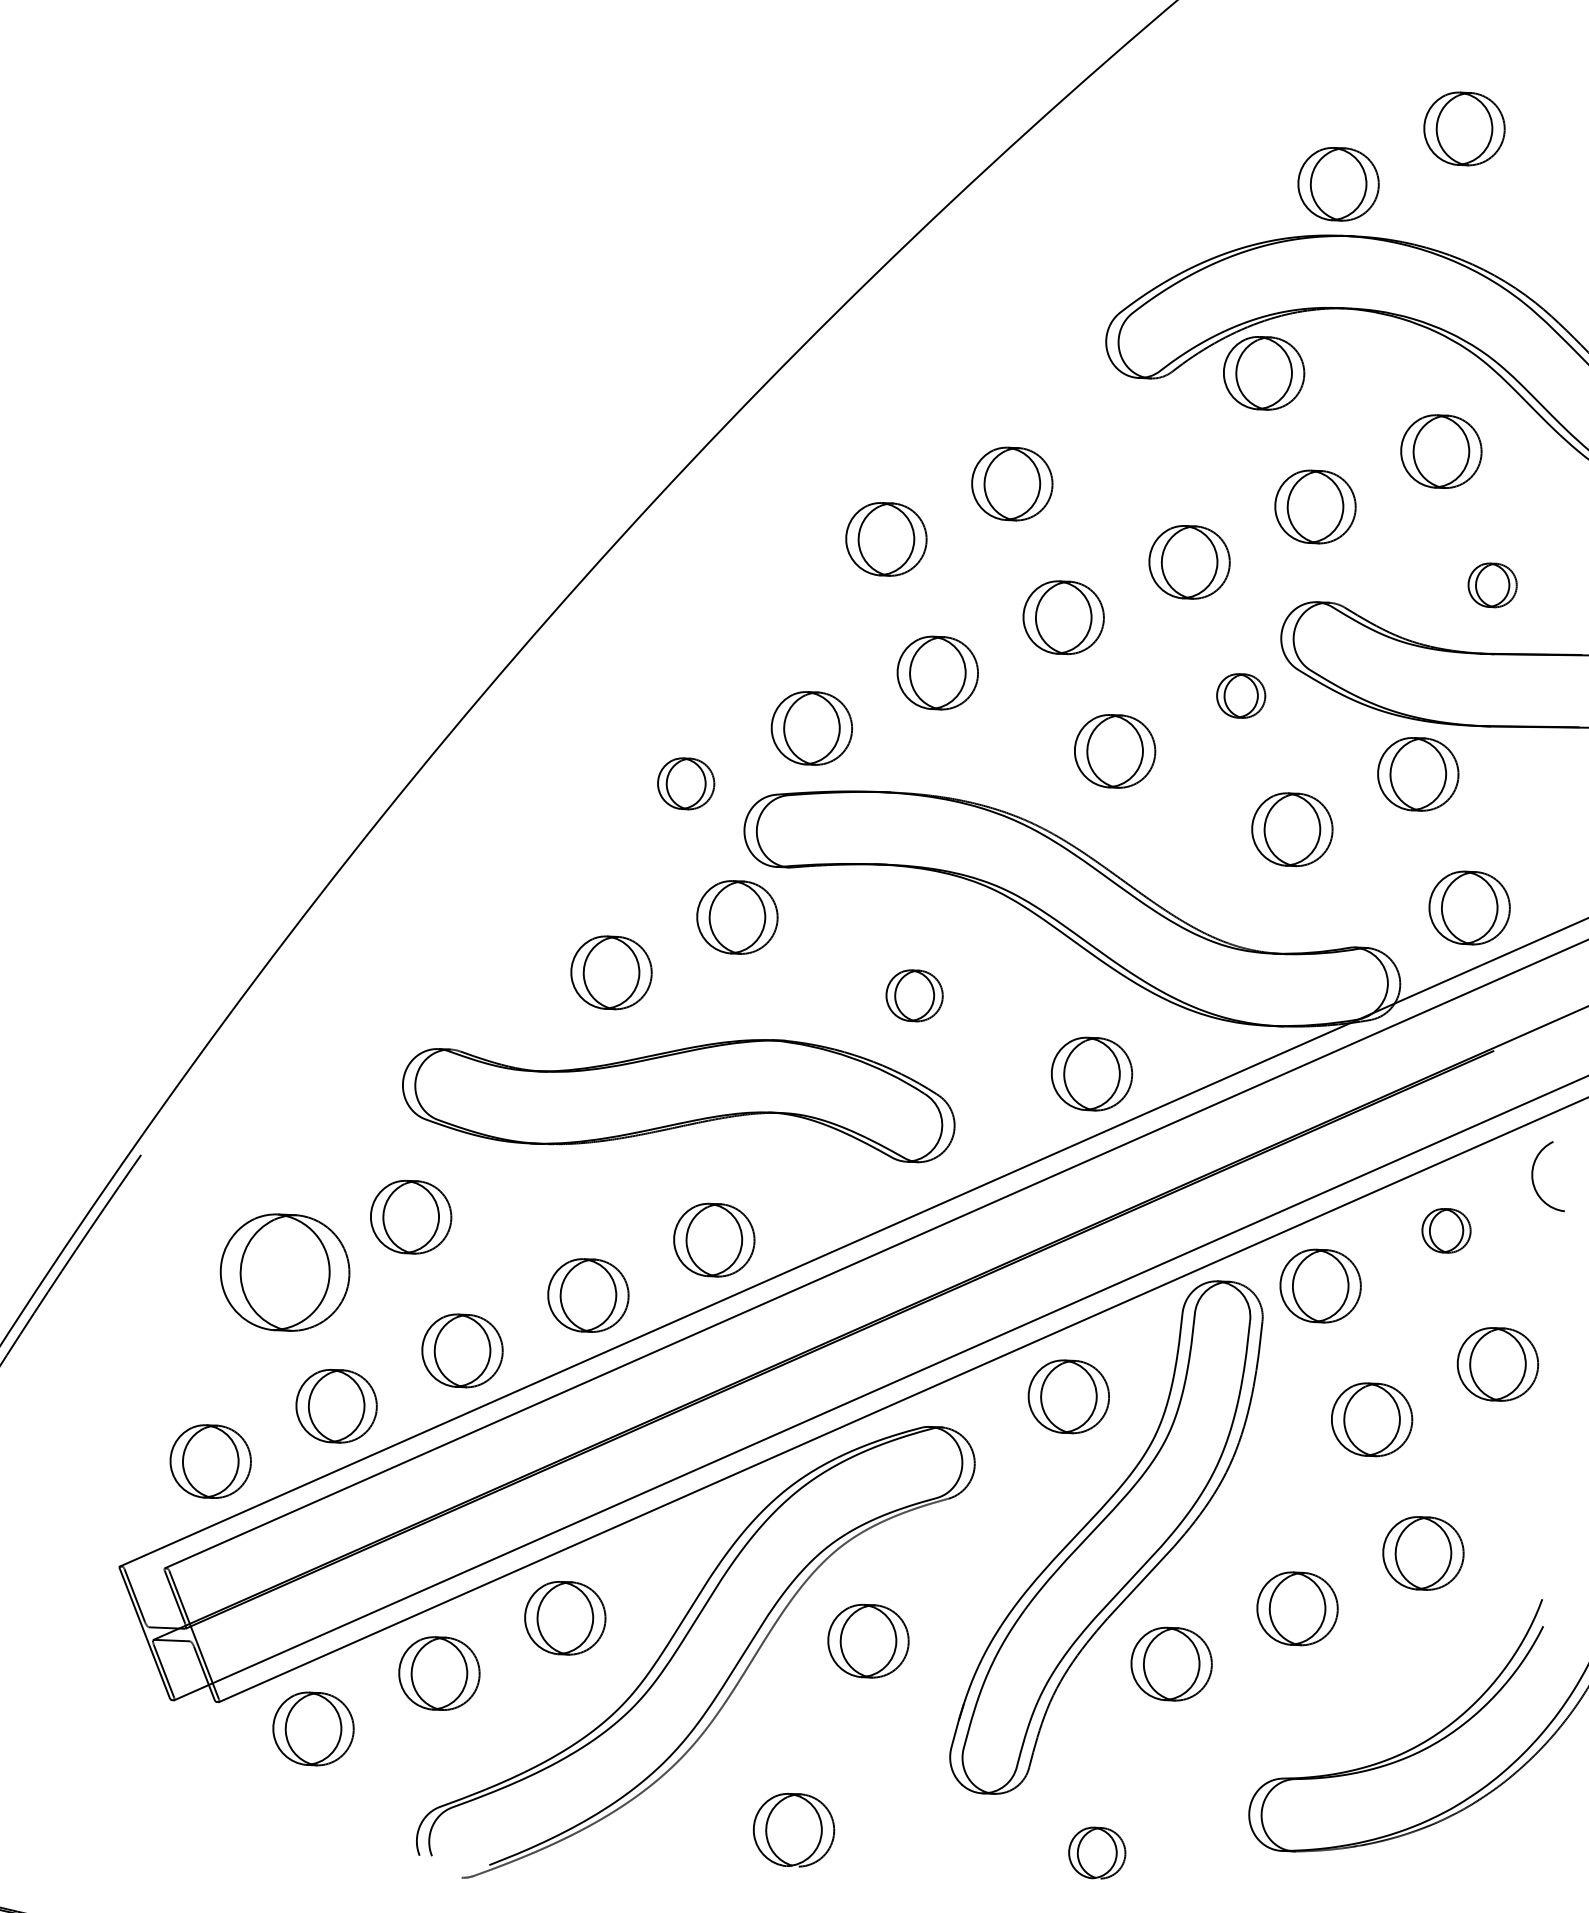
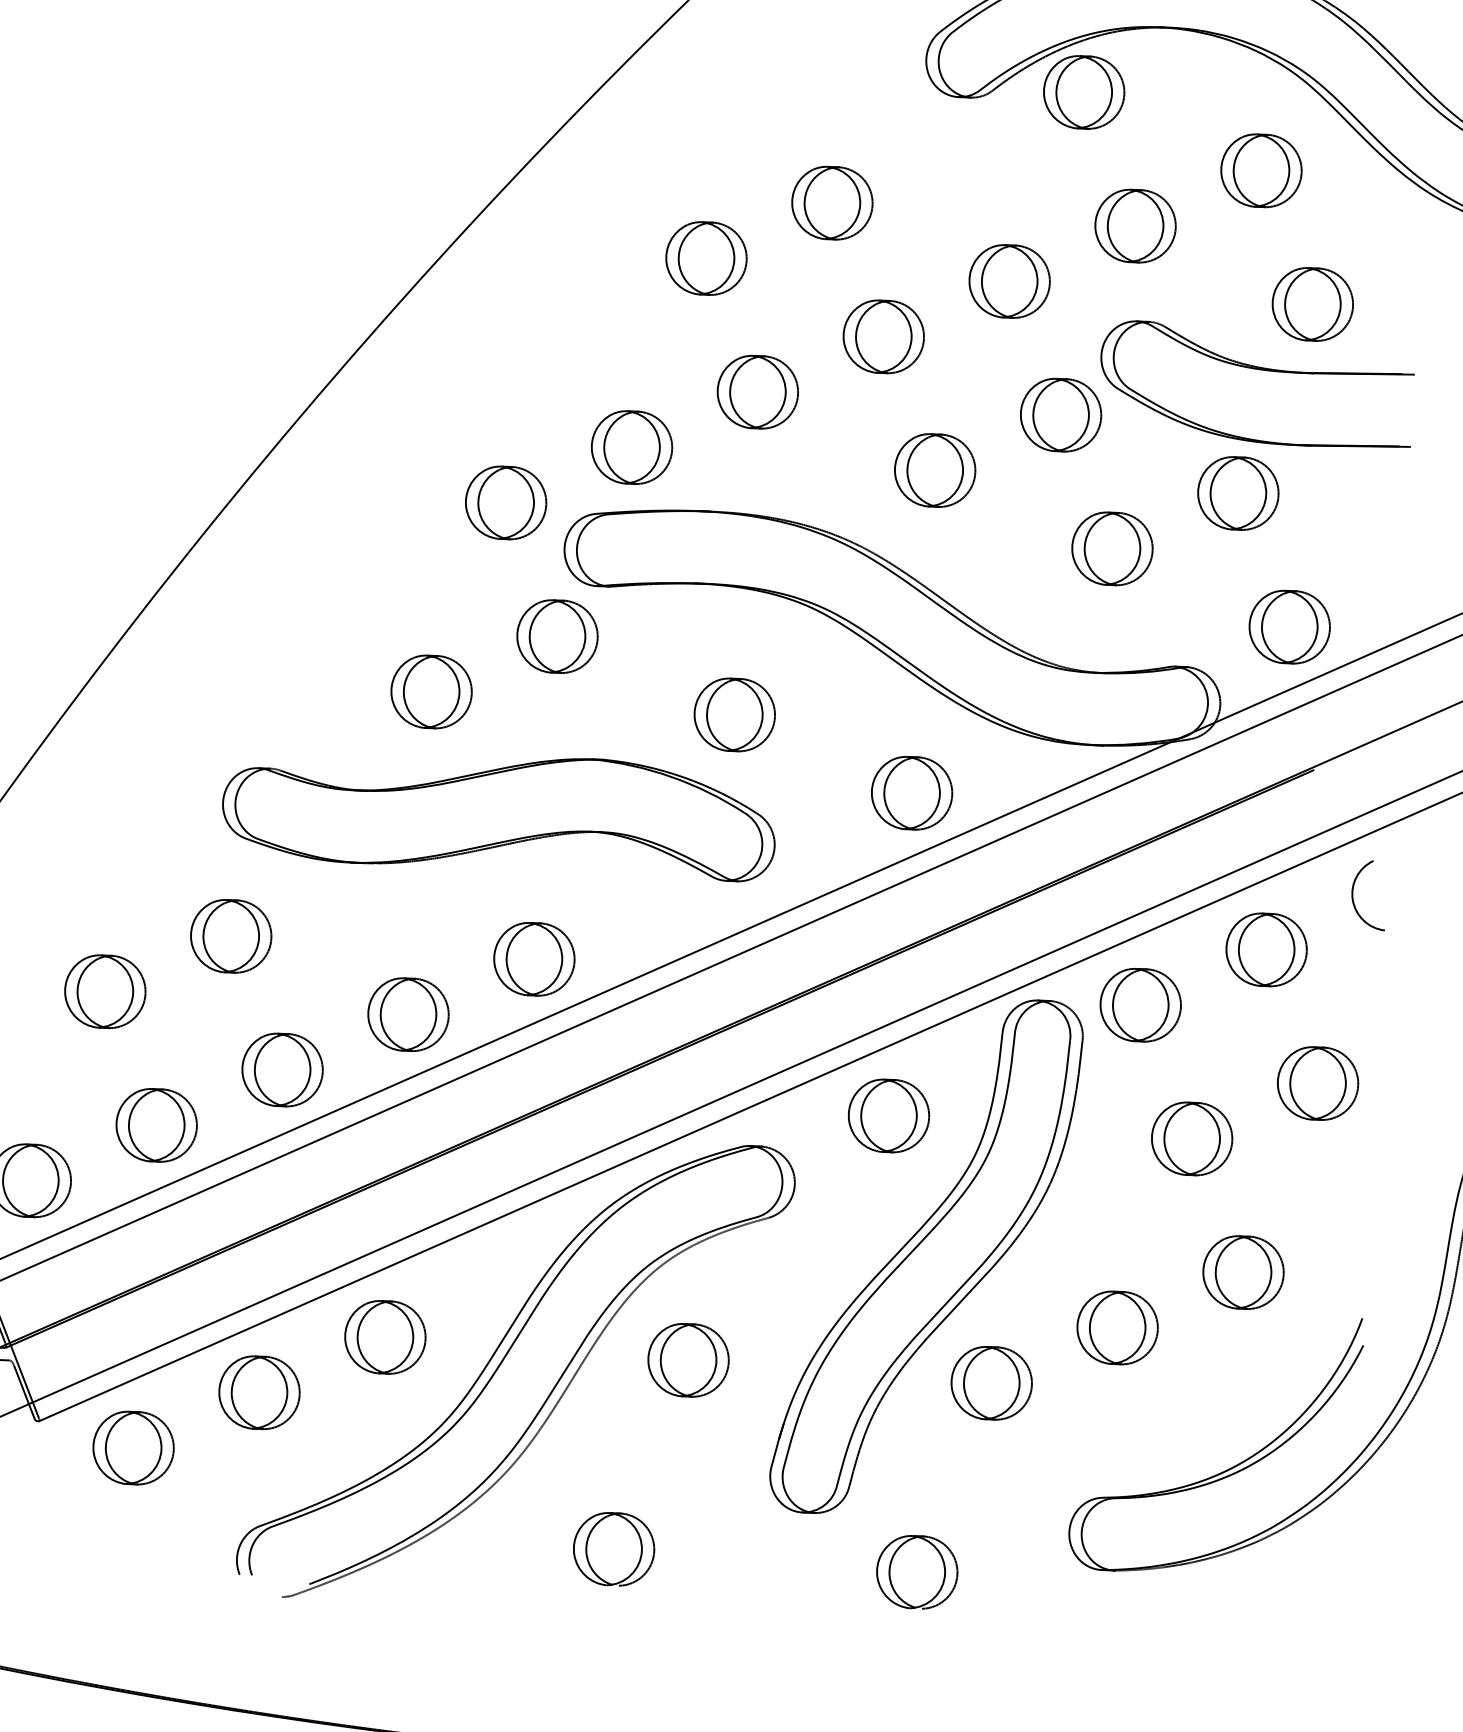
part: (1492, 585) -> (1312, 304), size x1.67
part: (1241, 695) -> (1061, 414), size x1.67
part: (686, 783) -> (506, 502), size x1.43
part: (914, 995) -> (734, 714), size x1.43
part: (1446, 1230) -> (1266, 949), size x1.67
part: (285, 1272) -> (105, 991), size x0.62
part: (1097, 1852) -> (917, 1571), size x1.43

